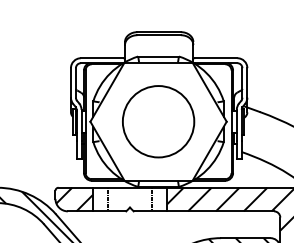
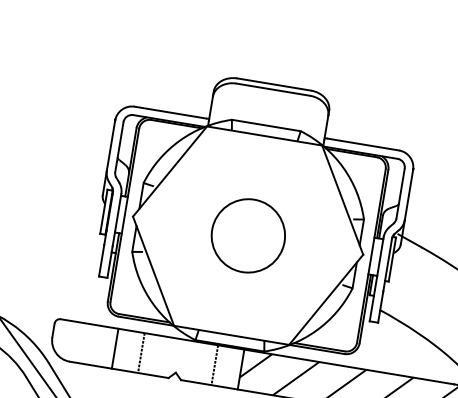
circle: (158, 121) -> (248, 235), size x0.6
hatch: (74, 199) -> (84, 343), removed

